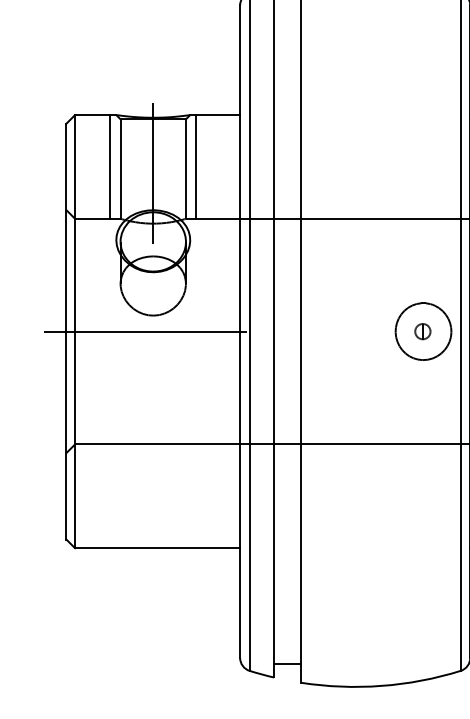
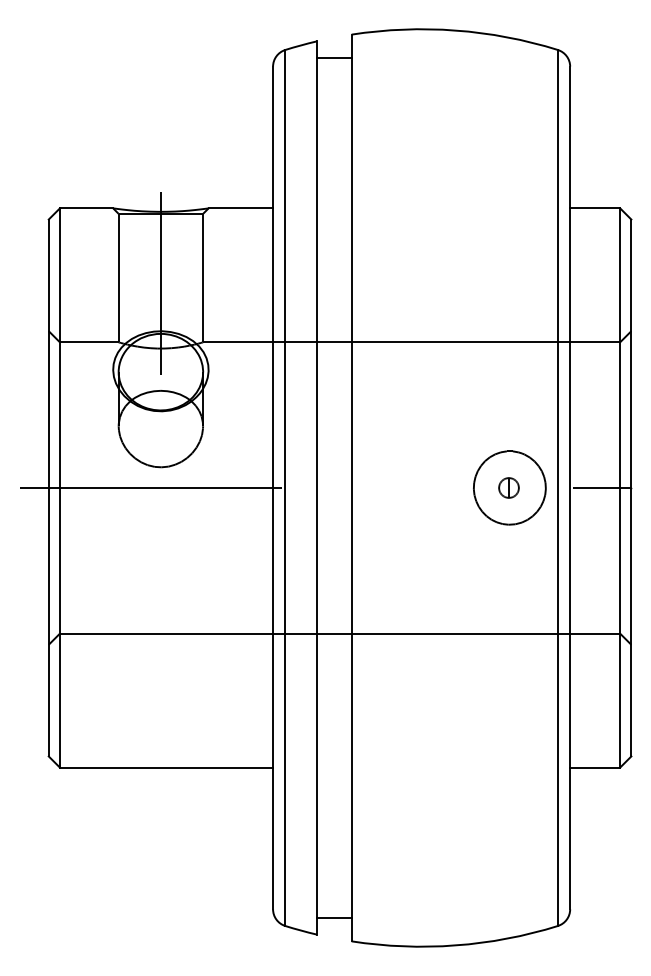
line: (110, 167) -> (105, 275), removed
line: (196, 167) -> (216, 275), removed

